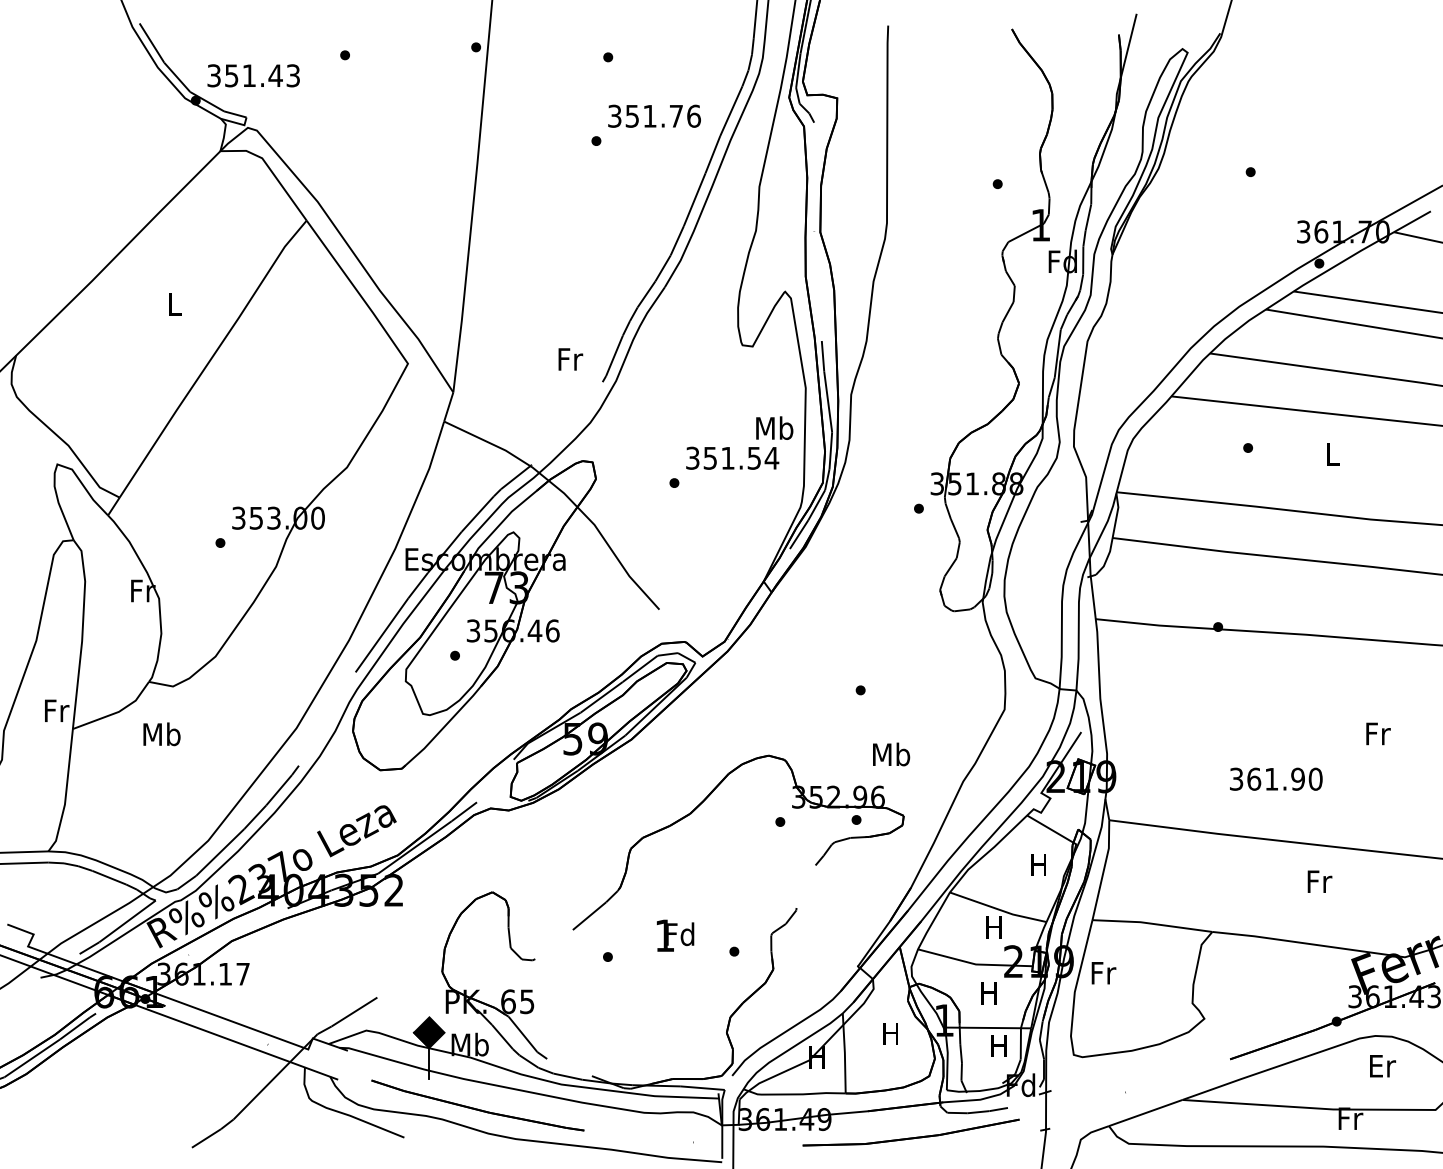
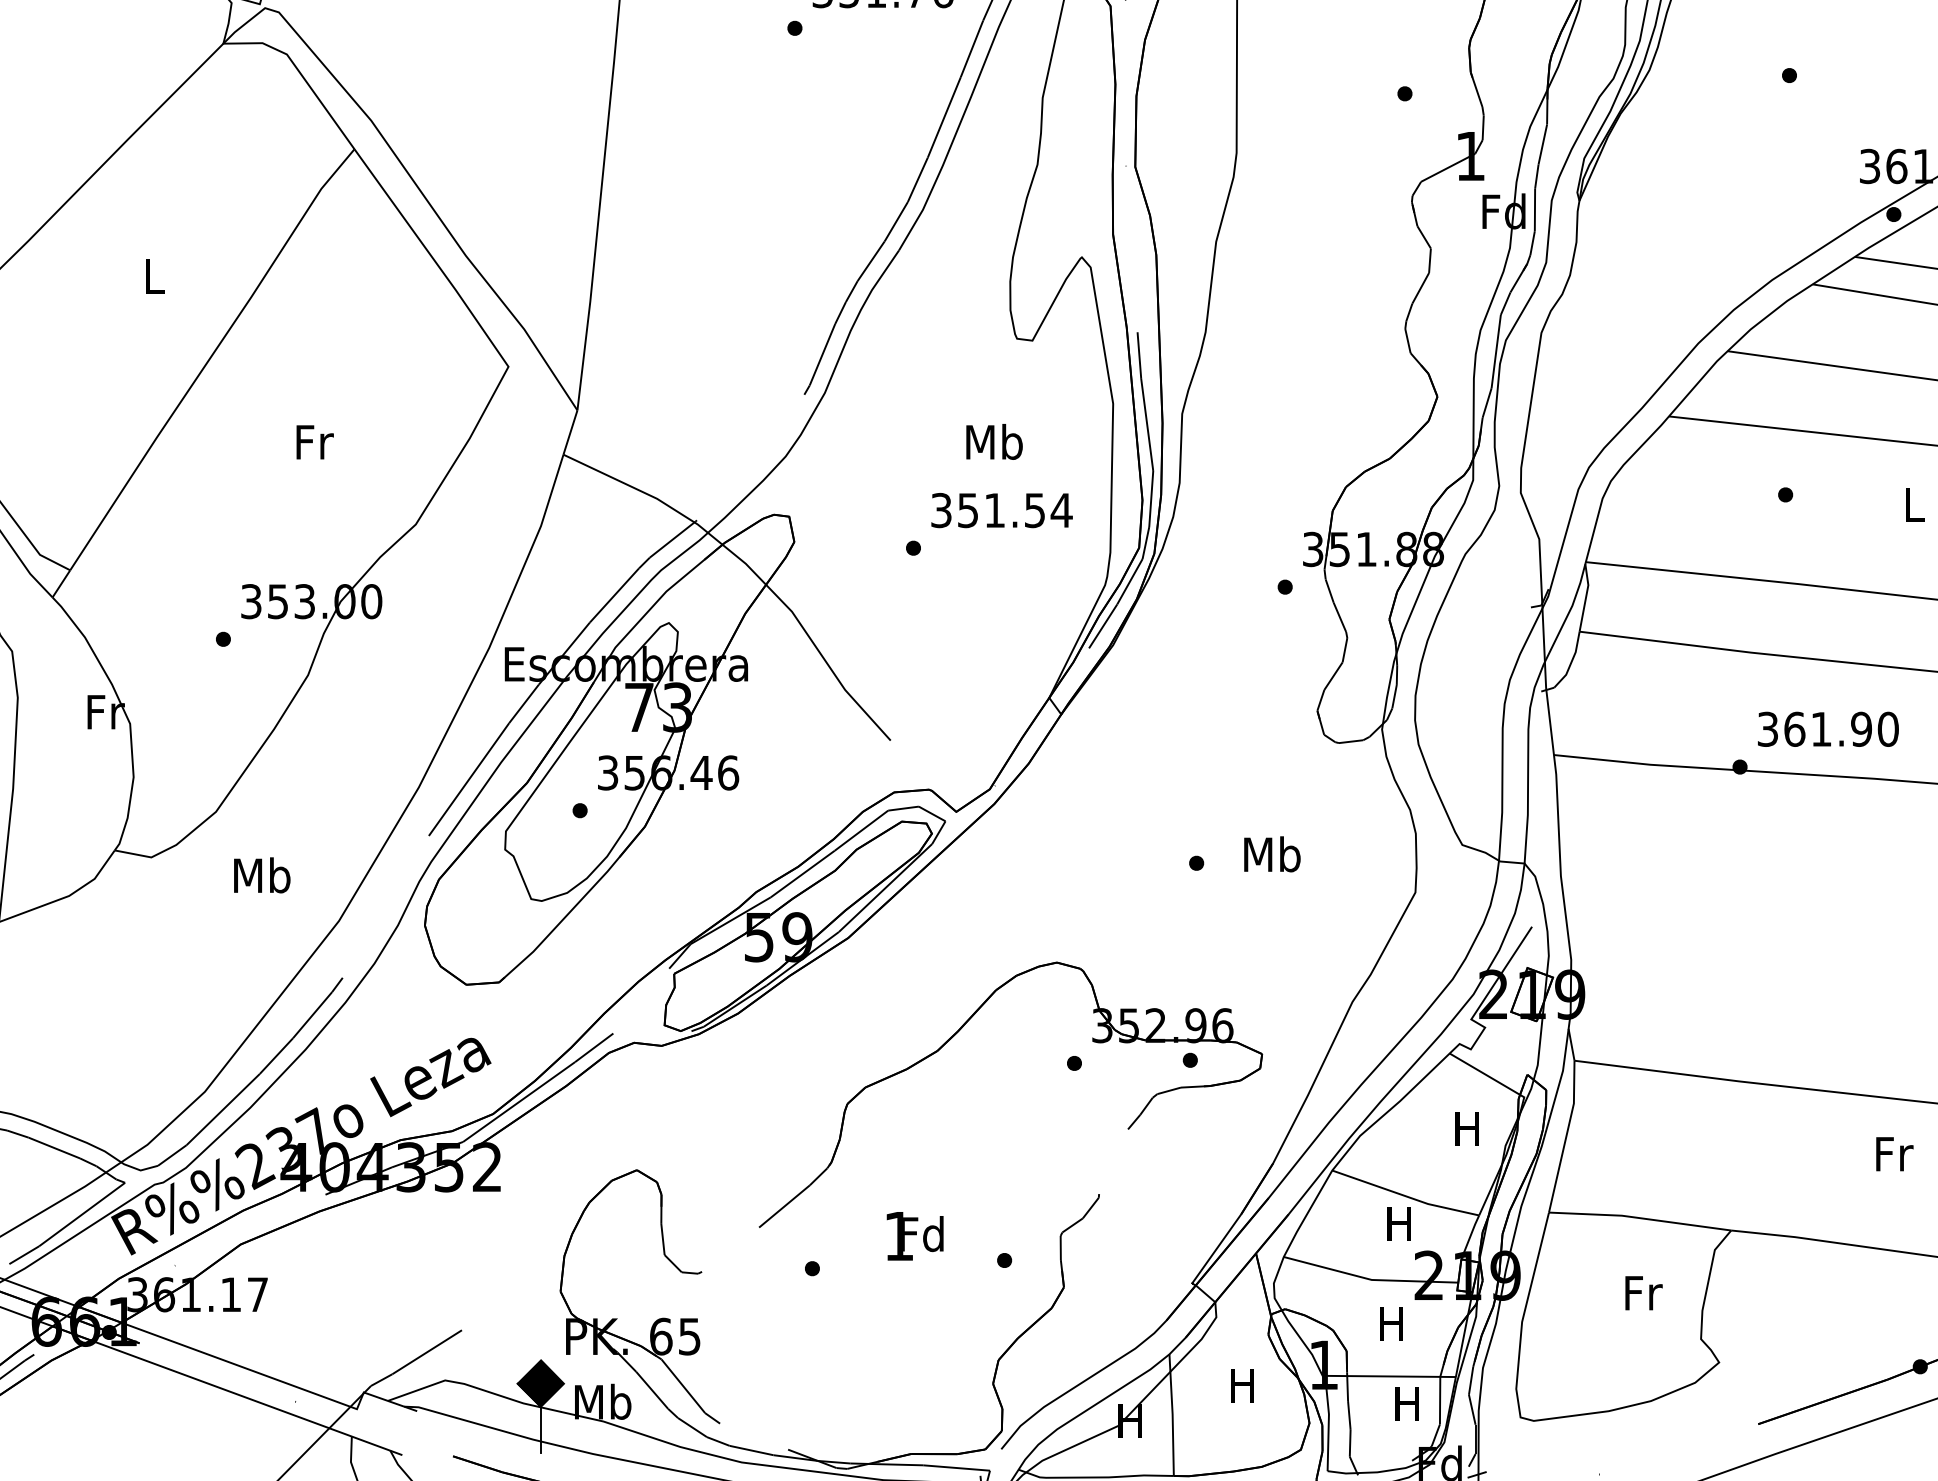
text: (570, 359) -> (314, 442), moved
text: (774, 427) -> (994, 440), moved
text: (161, 734) -> (261, 875), moved
text: (891, 754) -> (1272, 854), moved
text: (1276, 778) -> (1828, 728), moved
text: (1103, 973) -> (1643, 1293), moved

